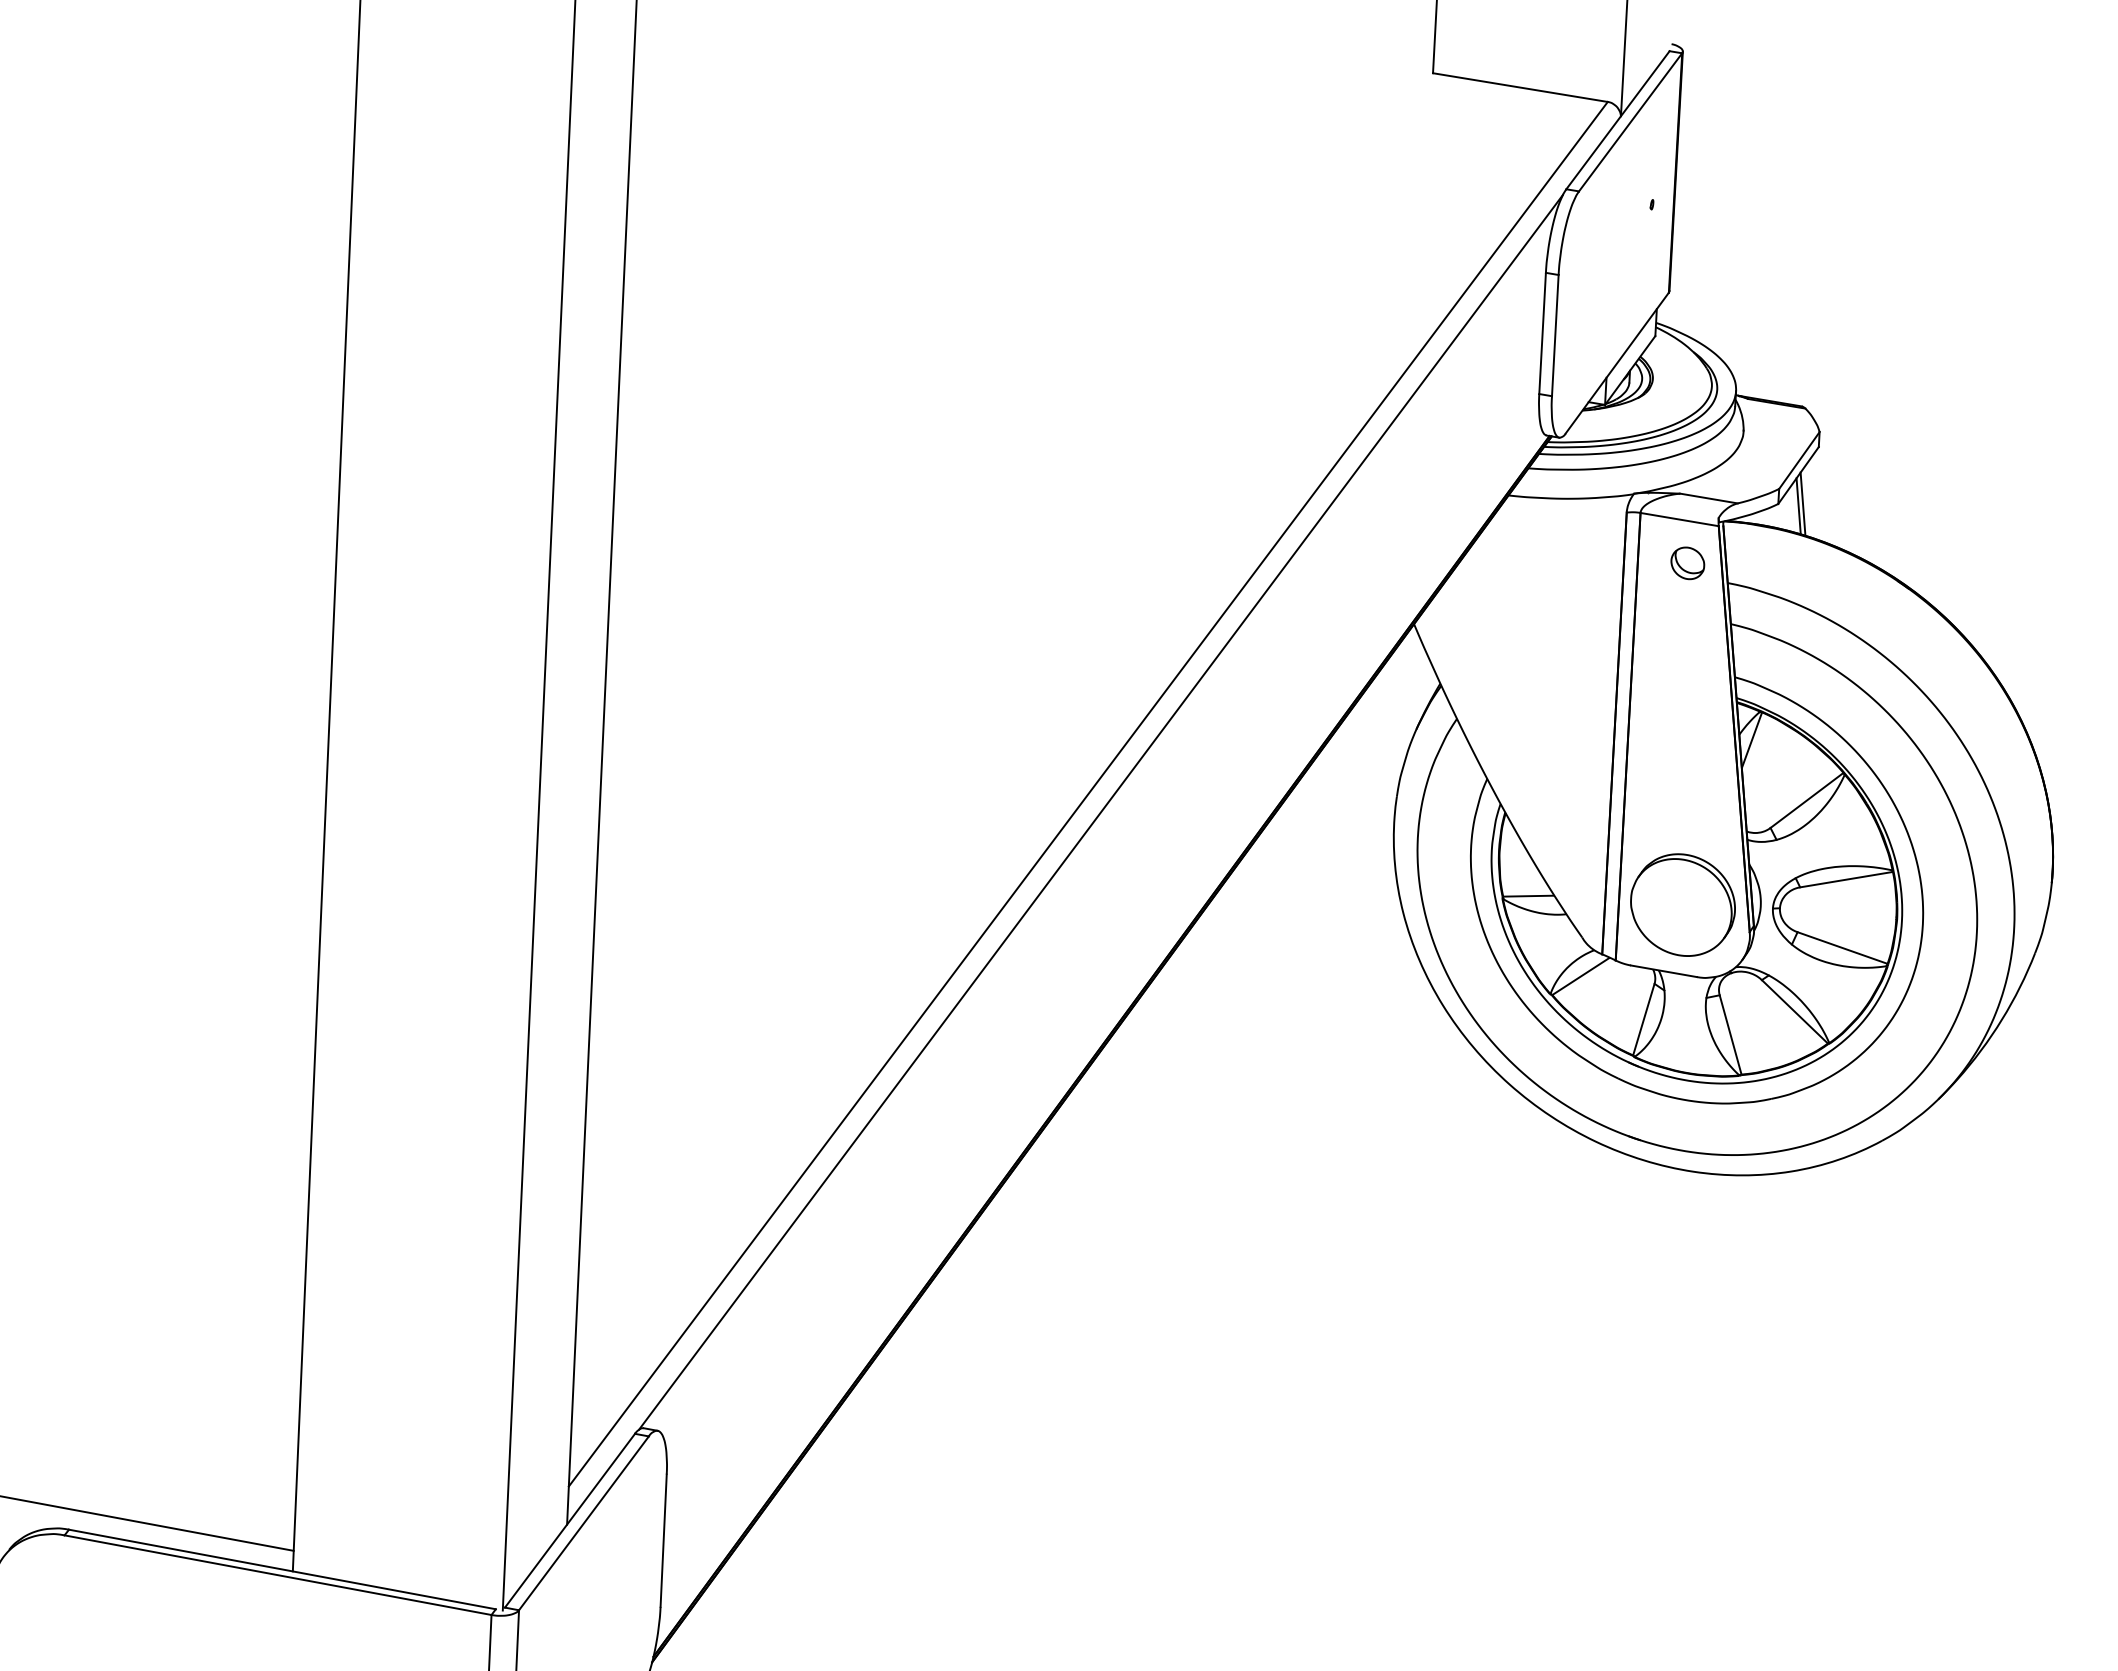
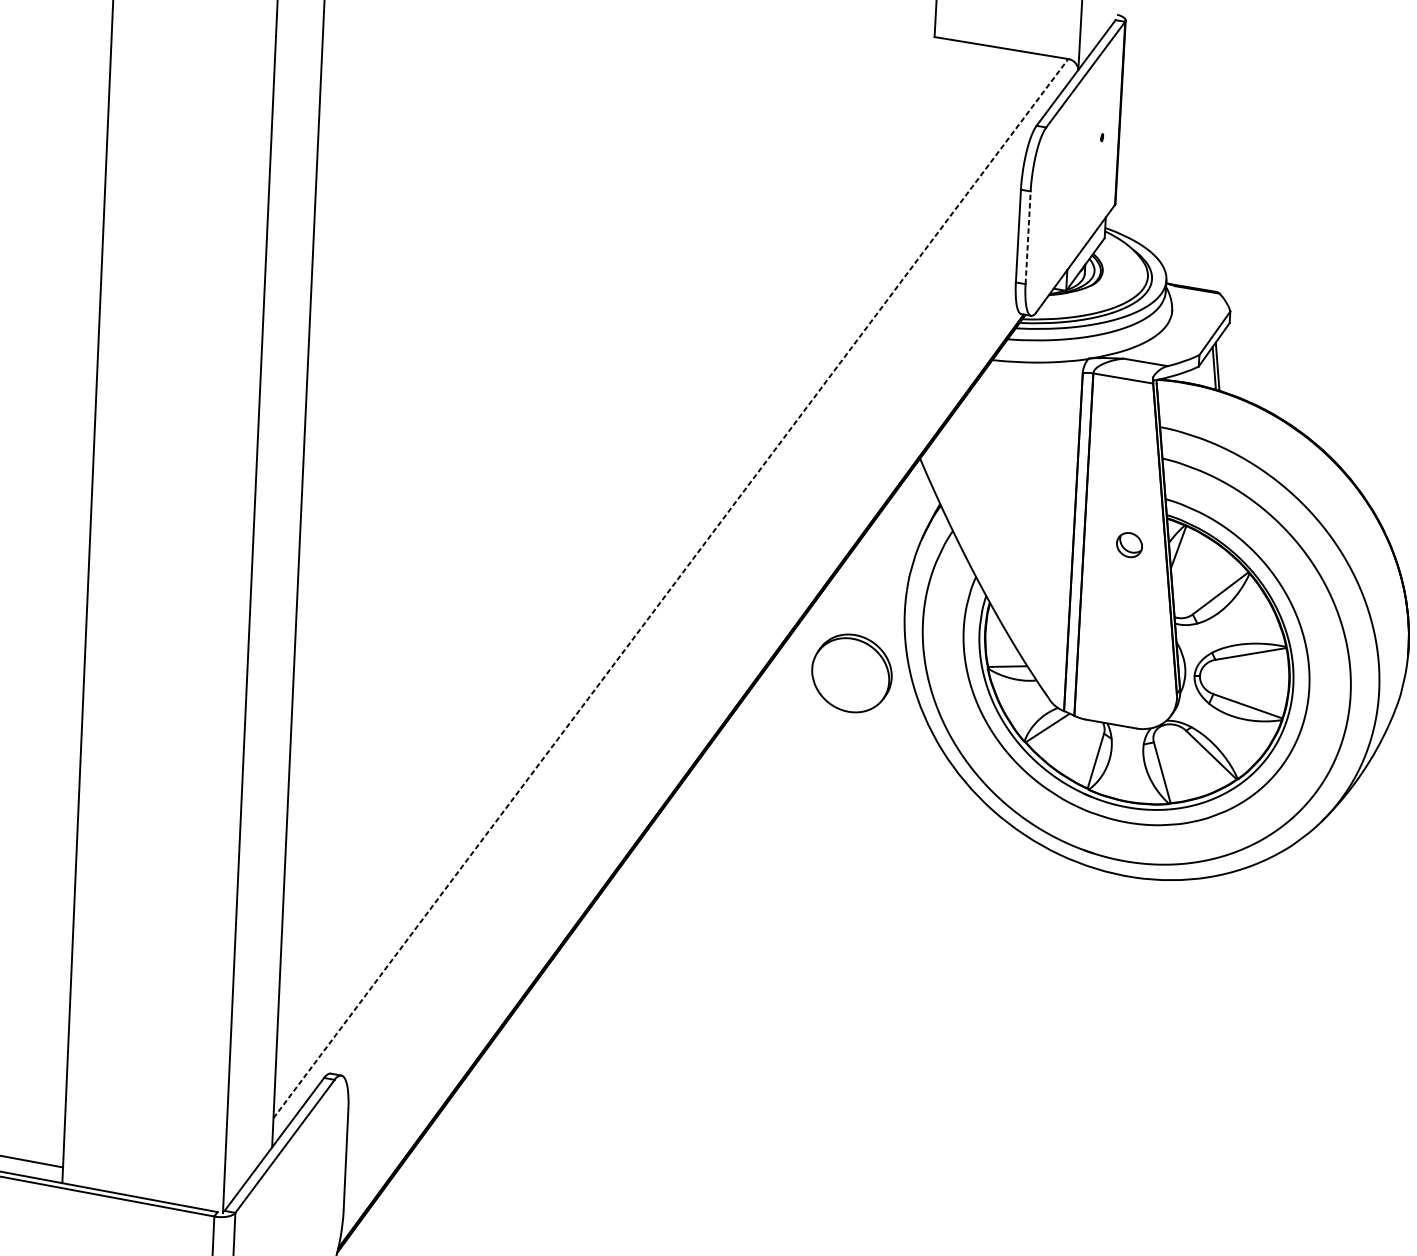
line: (1555, 335) -> (1028, 237), solid -> dashed
part: (1687, 563) -> (1129, 545), moved
line: (1088, 793) -> (671, 588), solid -> dashed
line: (1100, 812) -> (680, 602), removed
part: (1682, 904) -> (851, 672), moved

